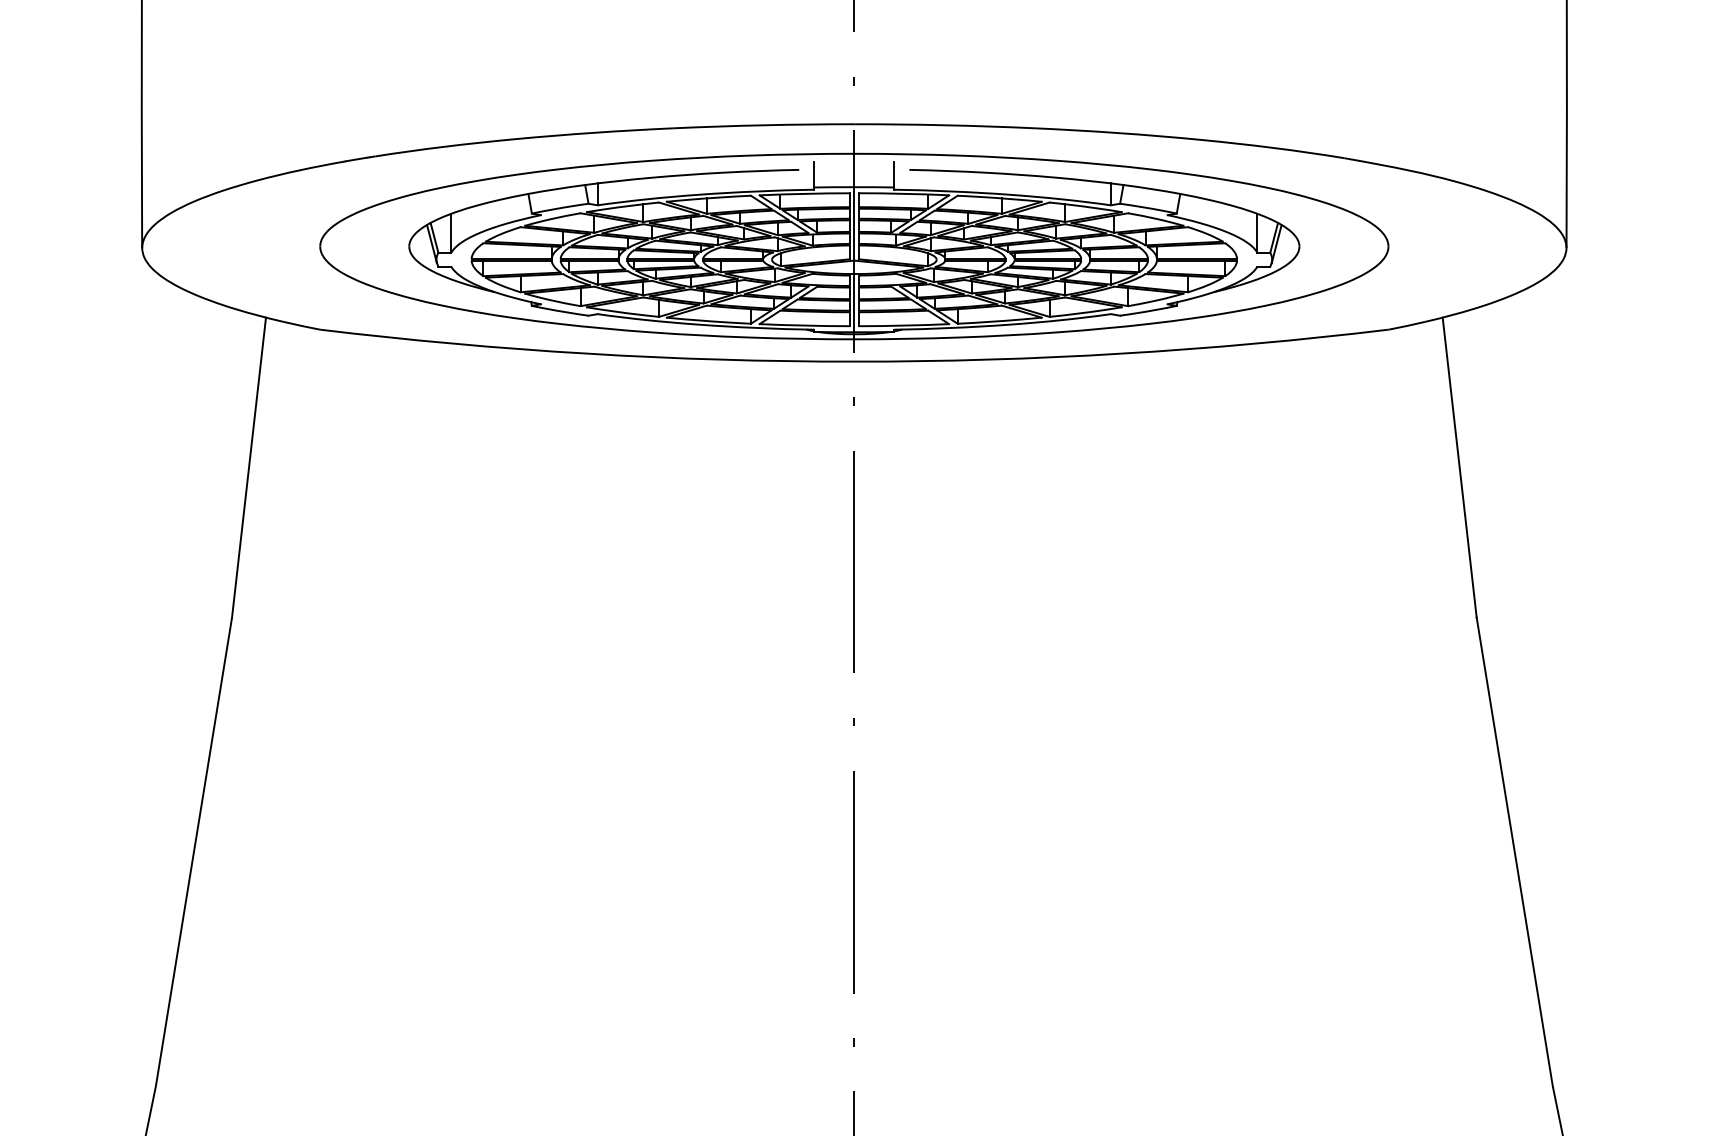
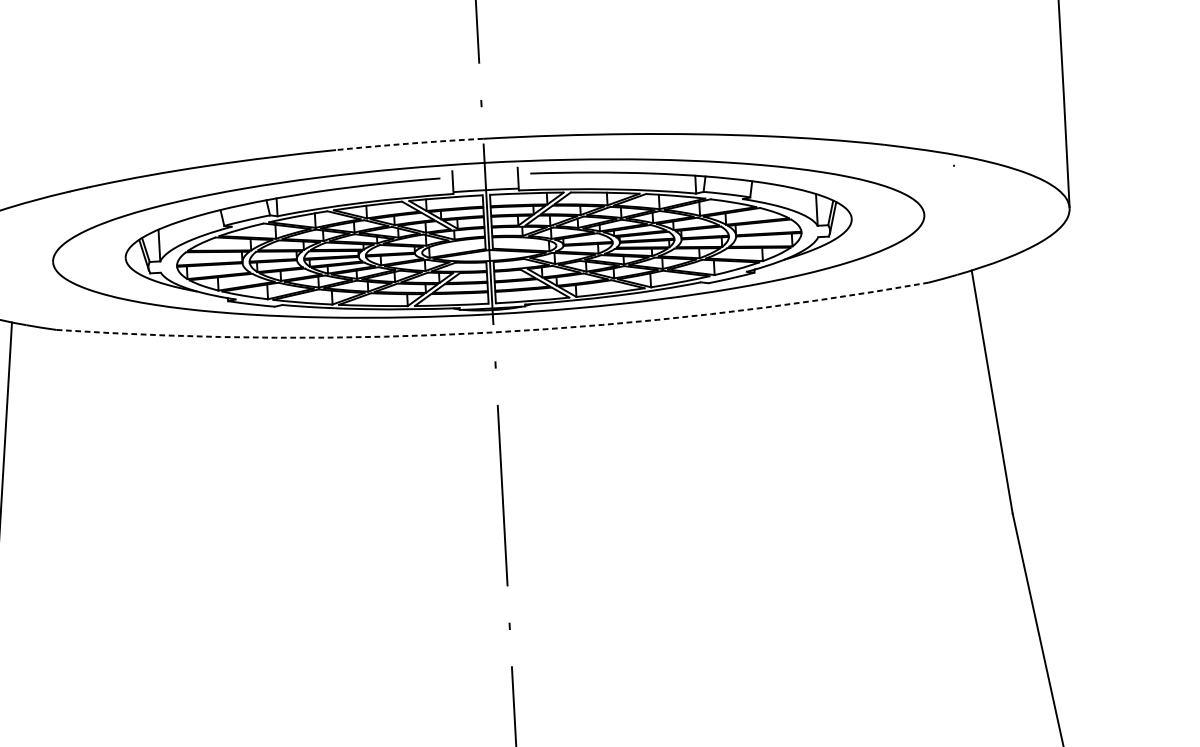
arc: (763, 125) -> (409, 143), solid -> dashed
arc: (854, 361) -> (493, 332), solid -> dashed

